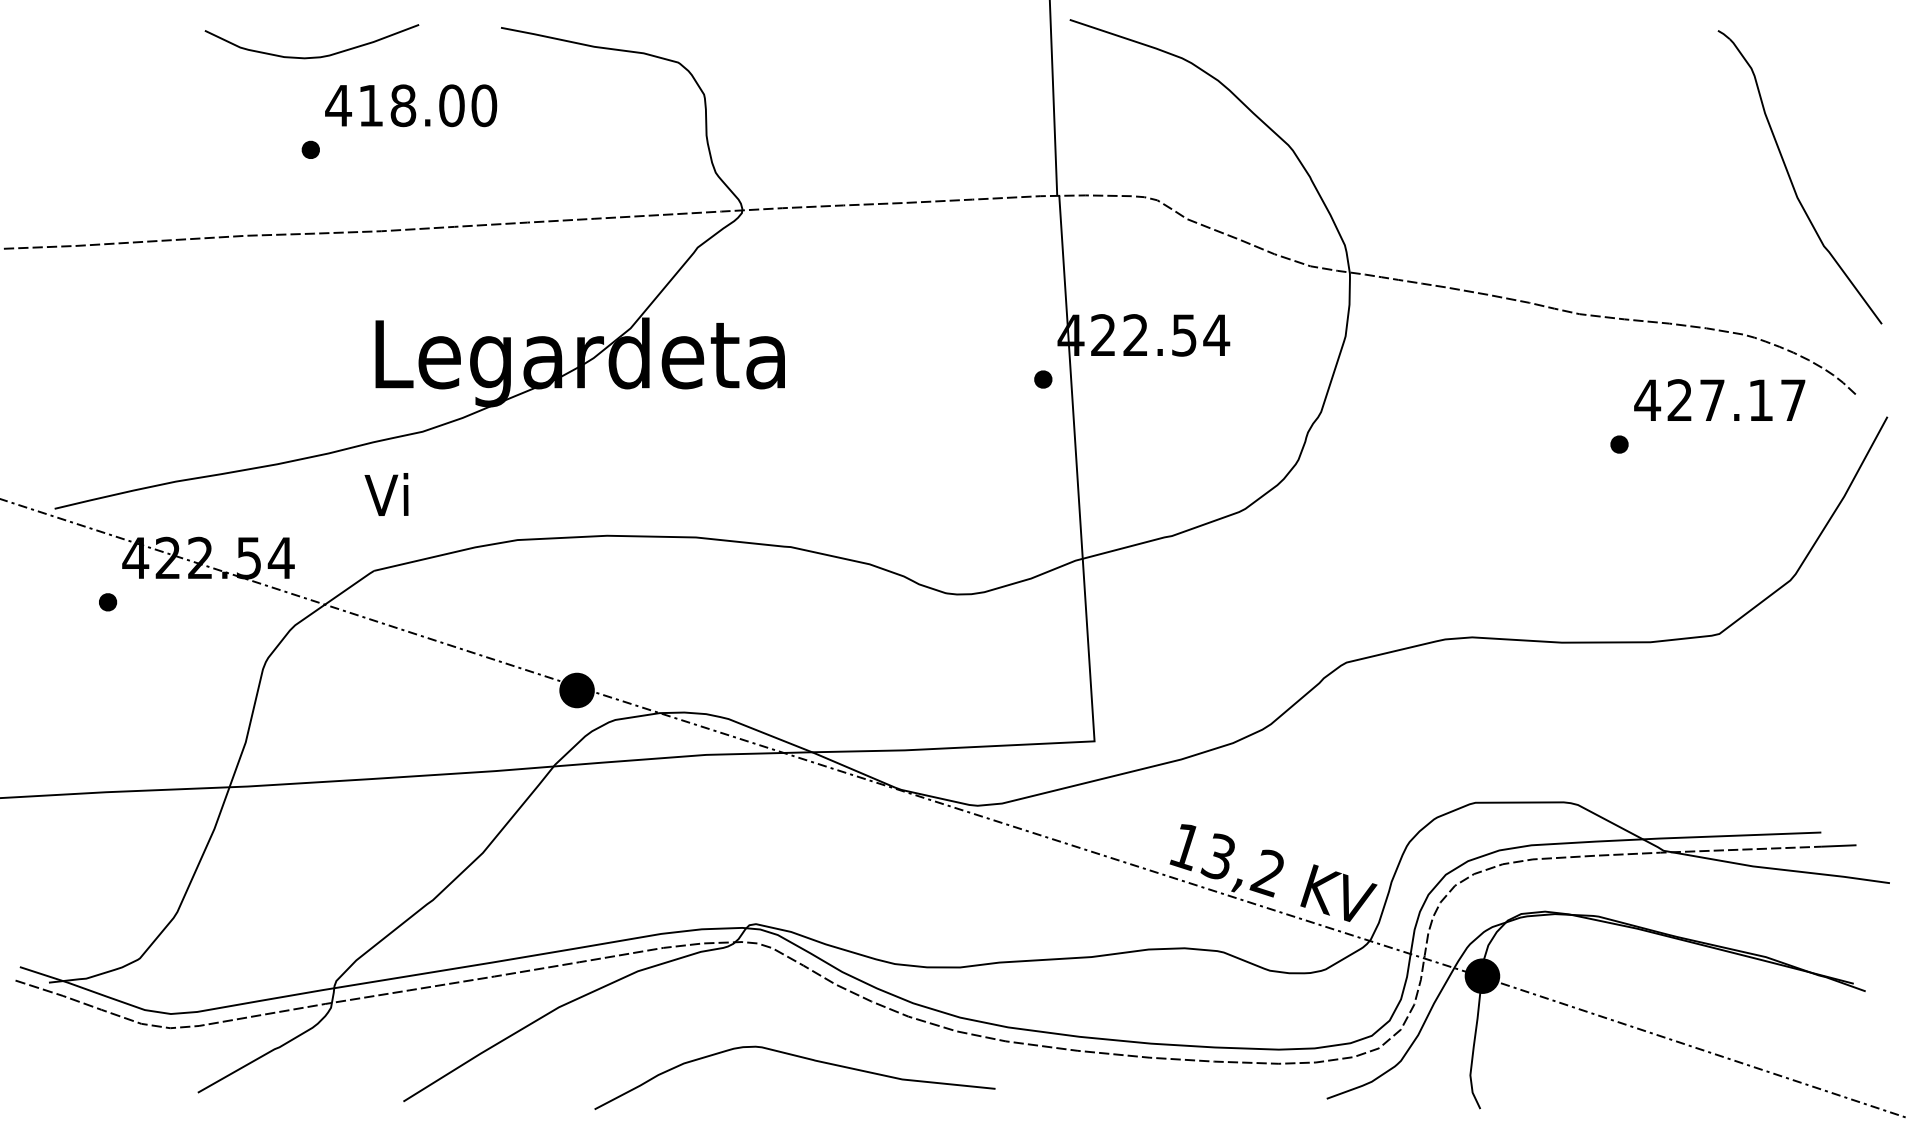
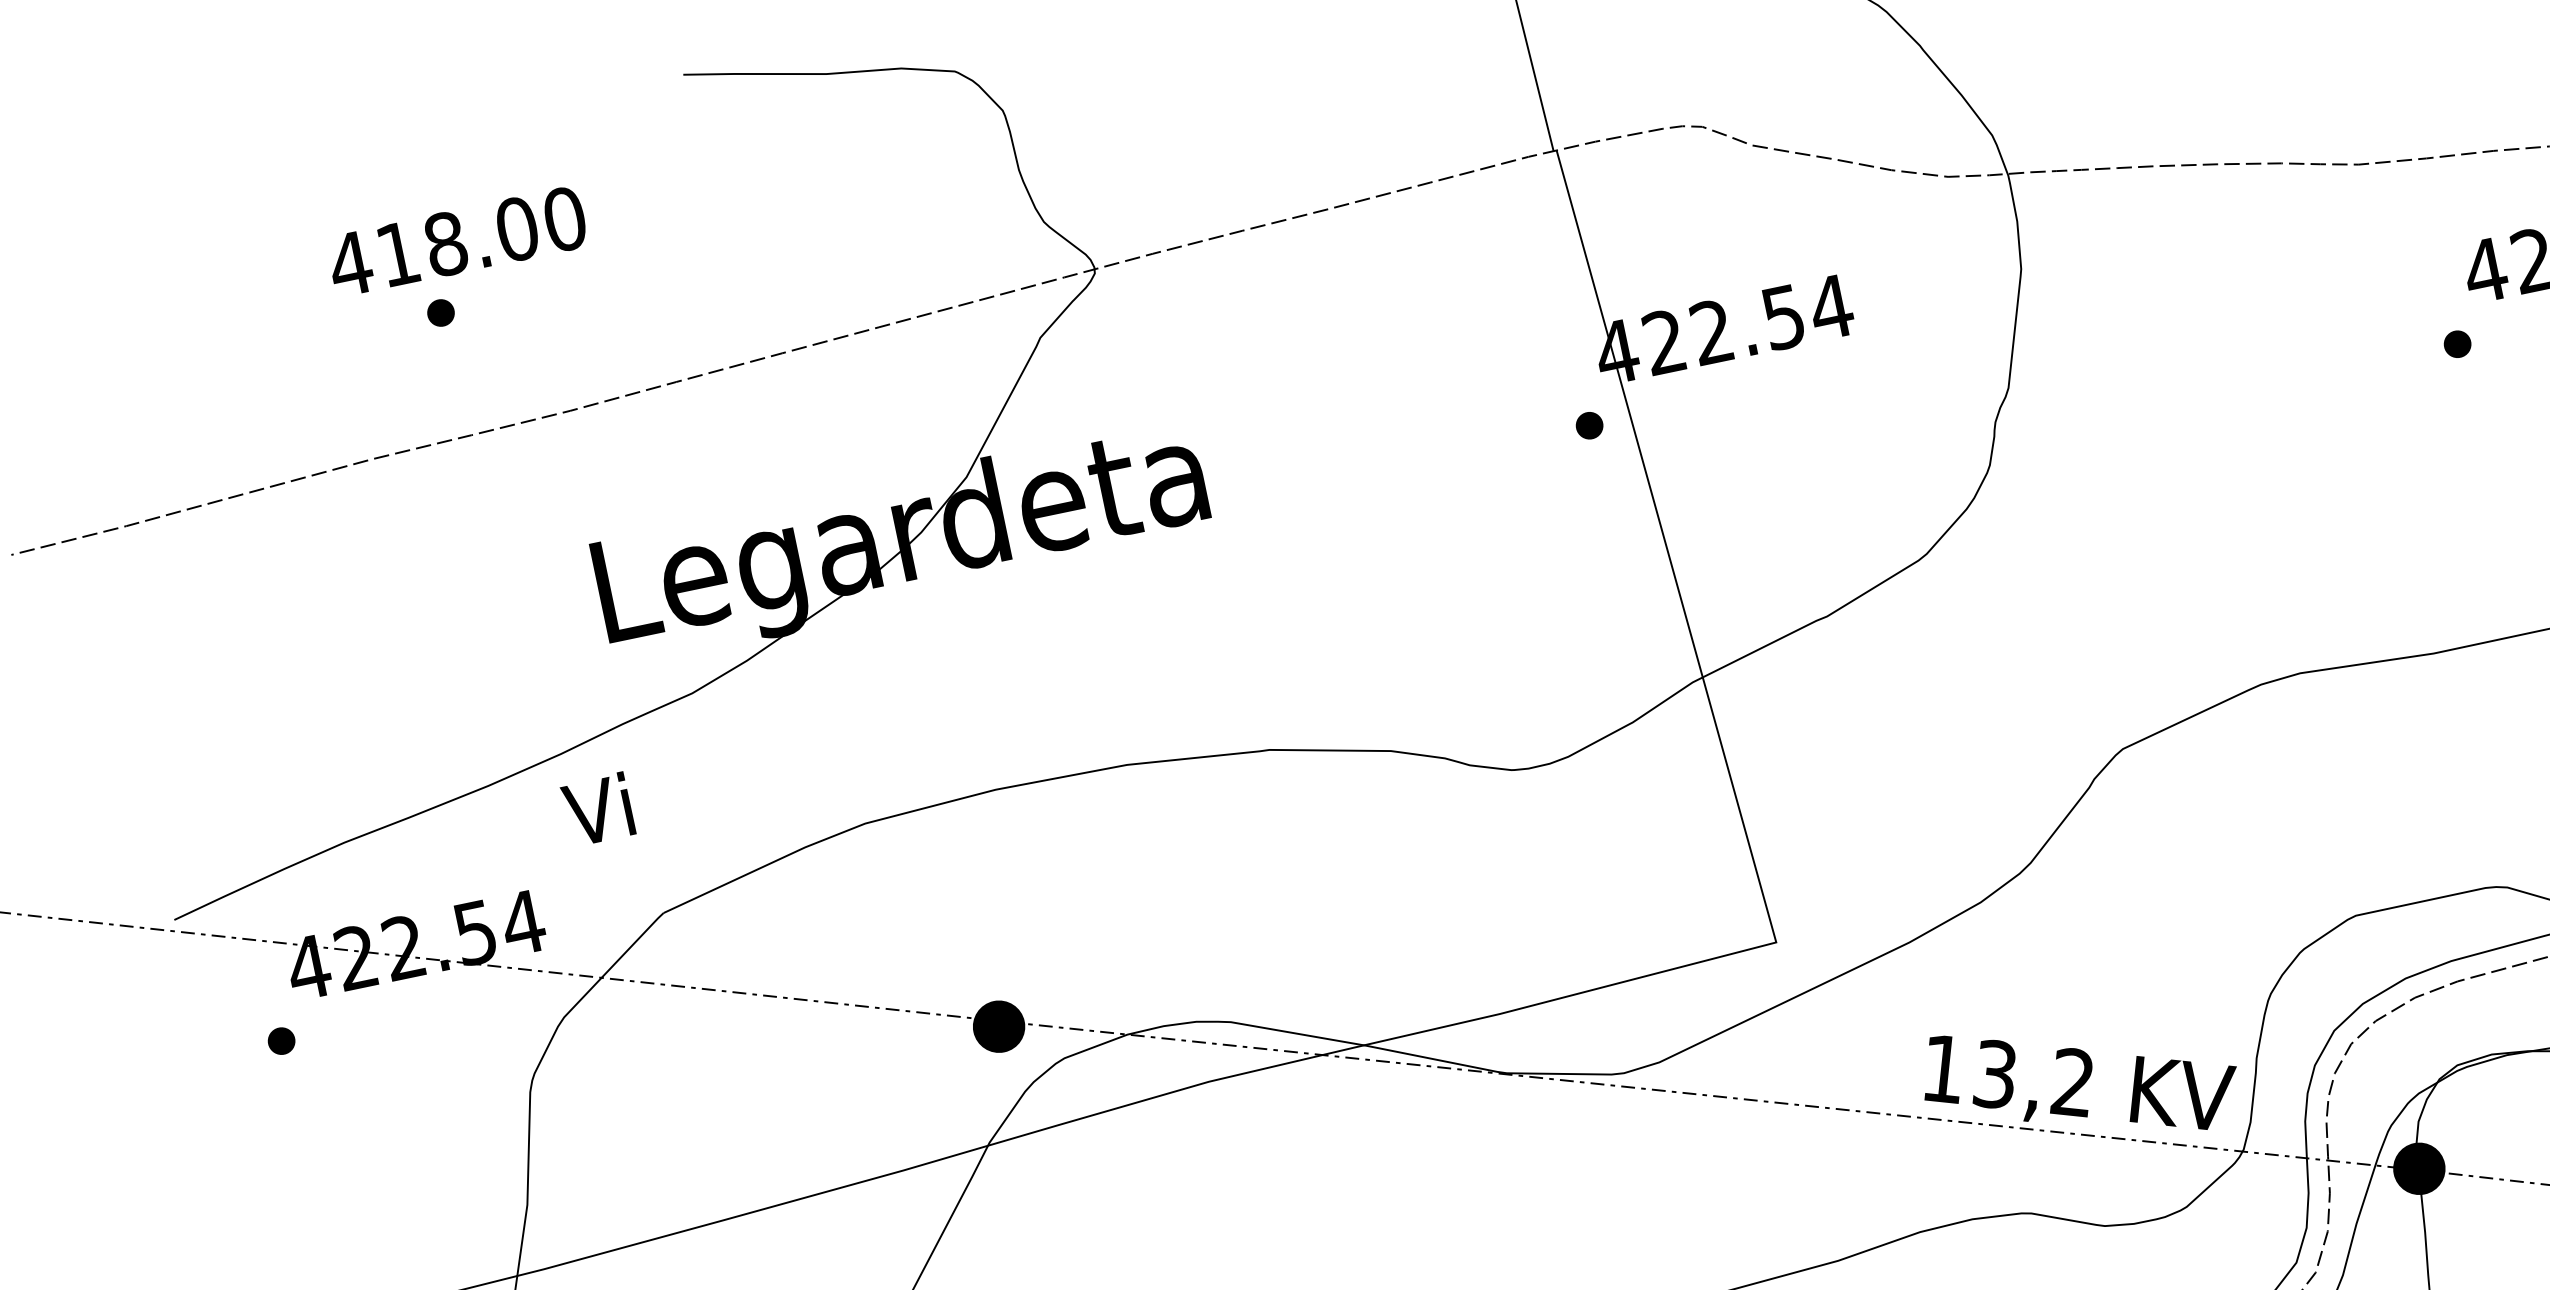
curve: (312, 56) -> (414, 174), removed
text: (411, 105) -> (457, 241), moved
text: (386, 494) -> (597, 809), moved

